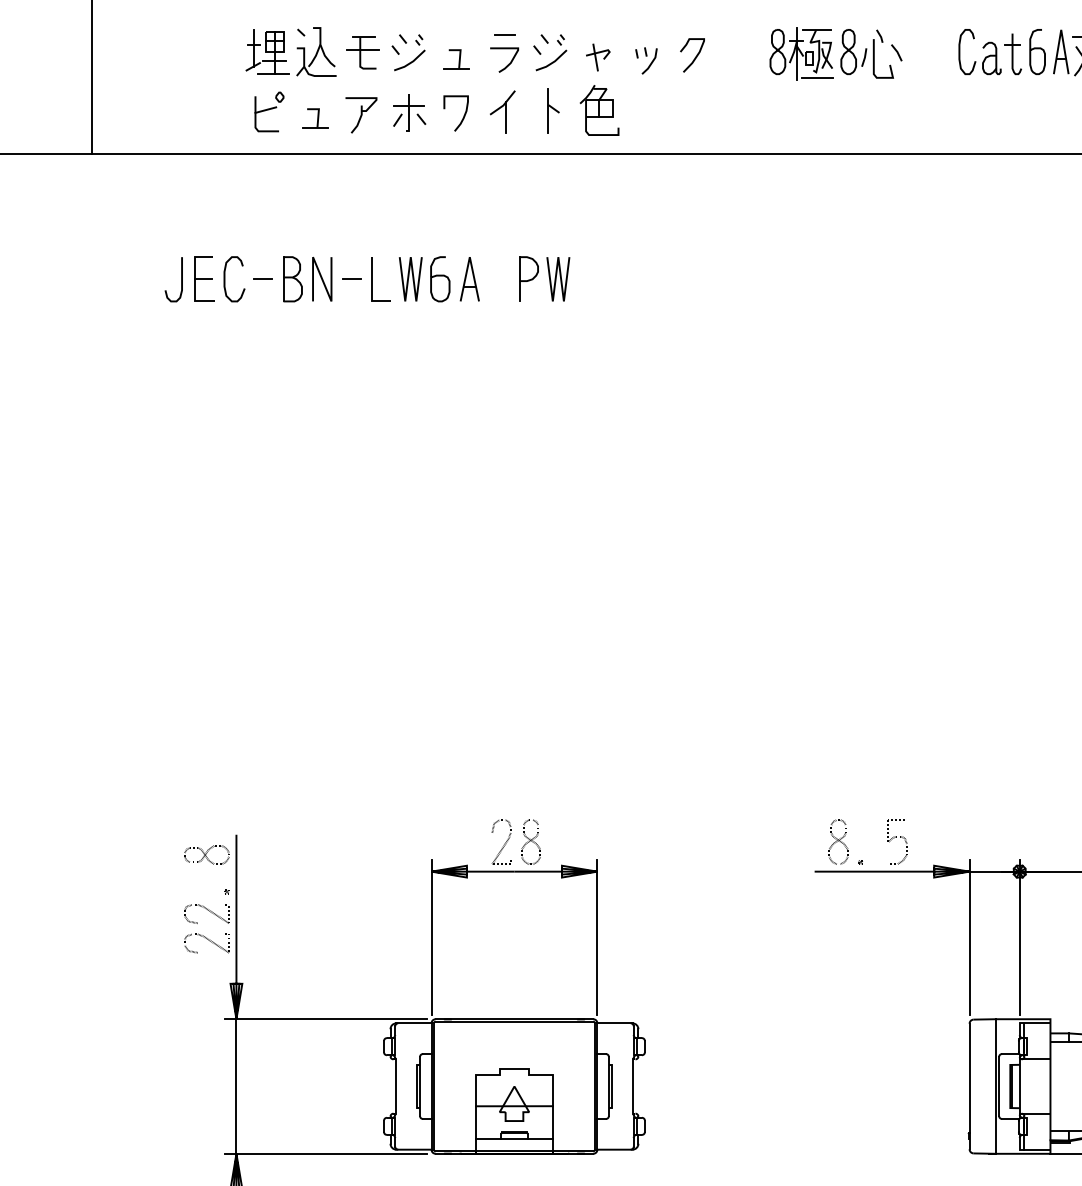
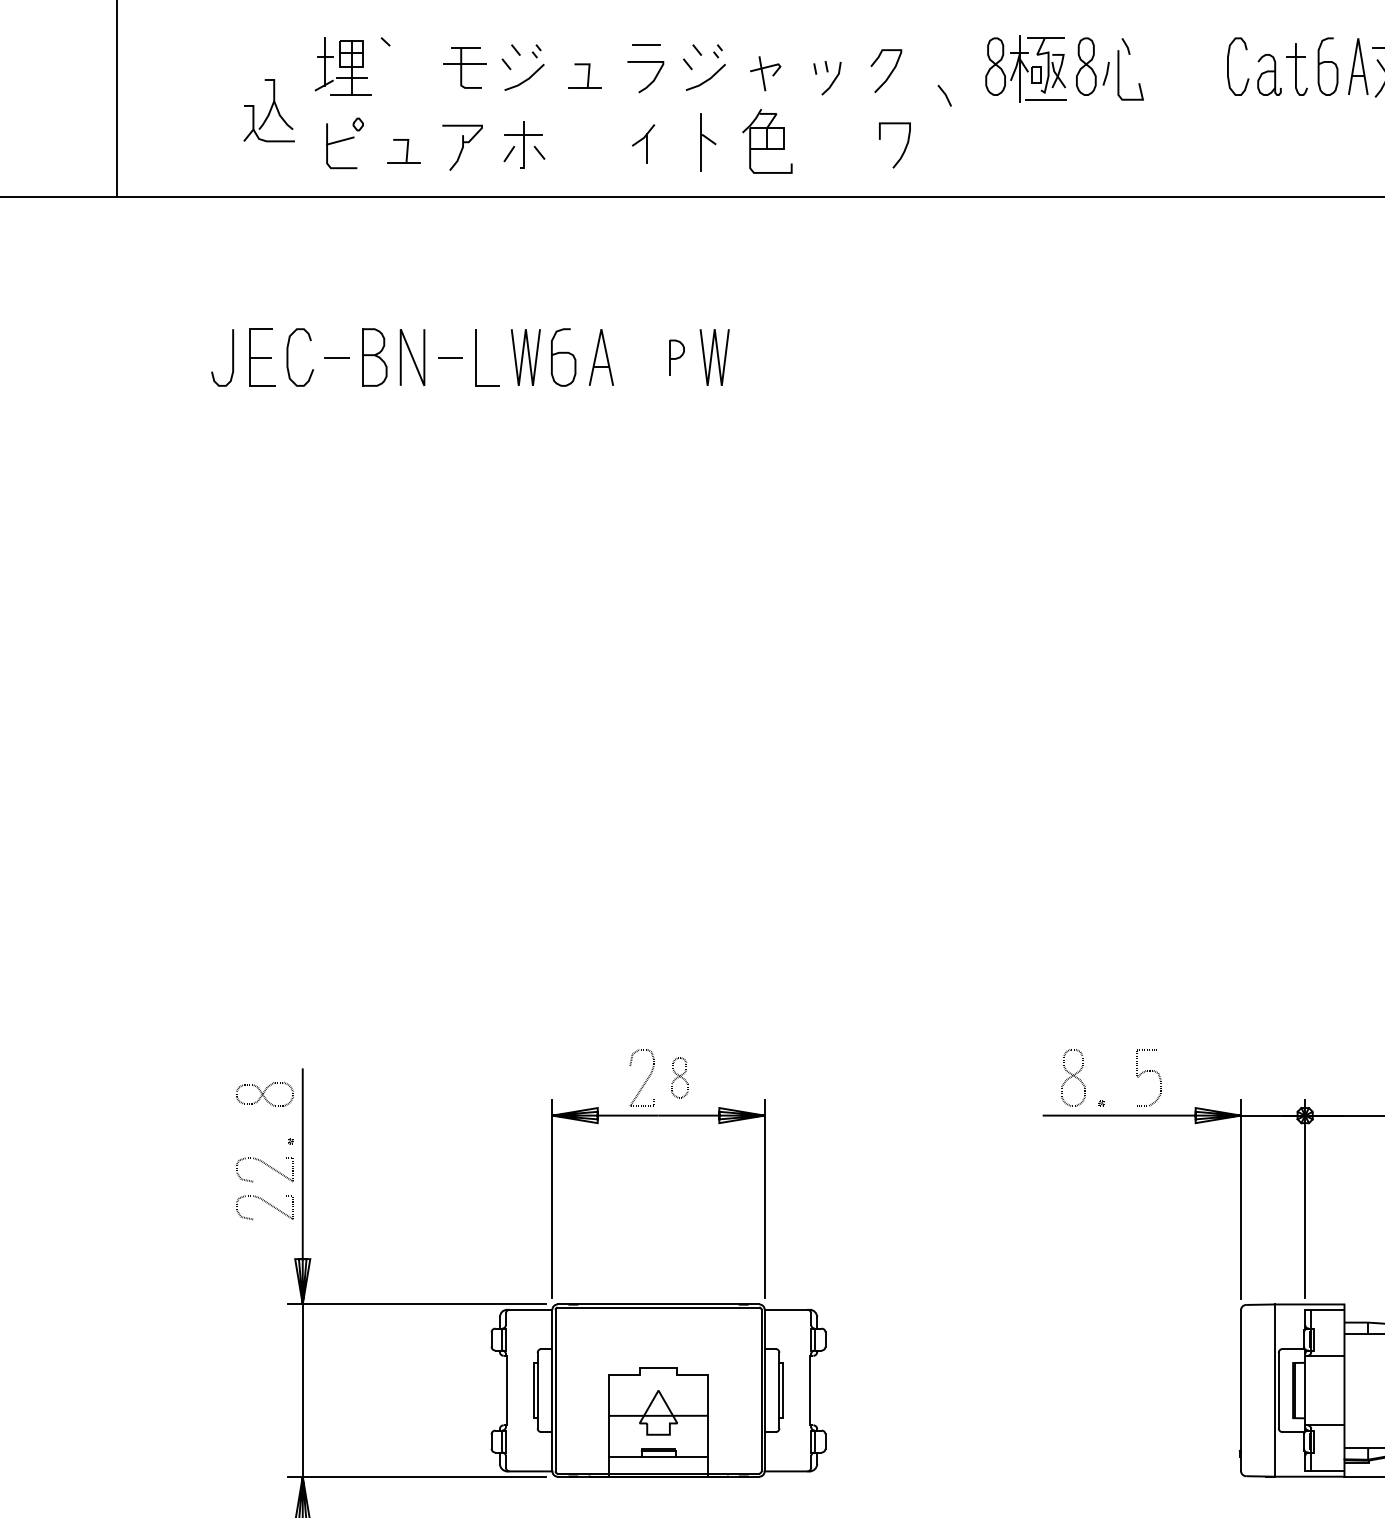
part: (315, 51) -> (268, 110), moved
line: (896, 51) -> (944, 94), moved
part: (502, 112) -> (643, 143), size x0.7
curve: (462, 117) -> (903, 150), moved
part: (528, 279) -> (676, 357), size x0.6
part: (530, 841) -> (679, 1077), size x0.7

